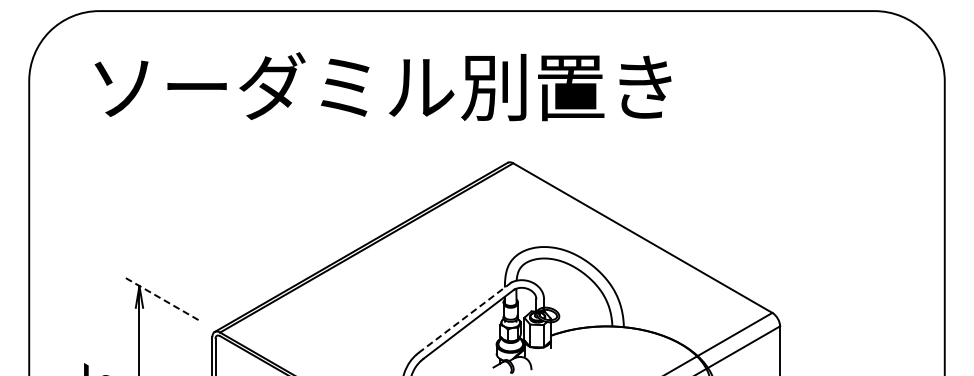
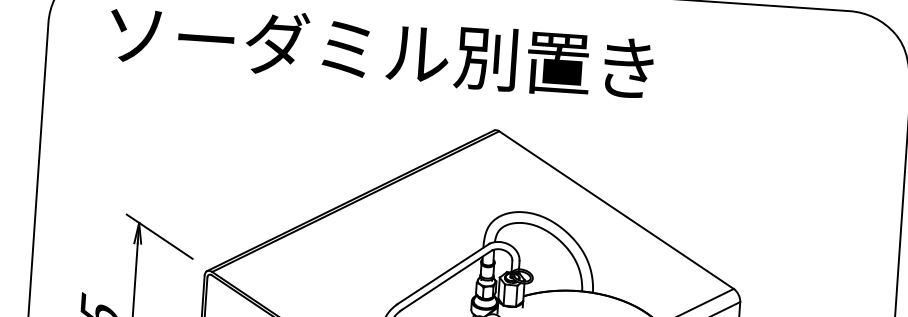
line: (162, 299) -> (160, 237), dashed -> solid
line: (464, 318) -> (443, 274), dashed -> solid

